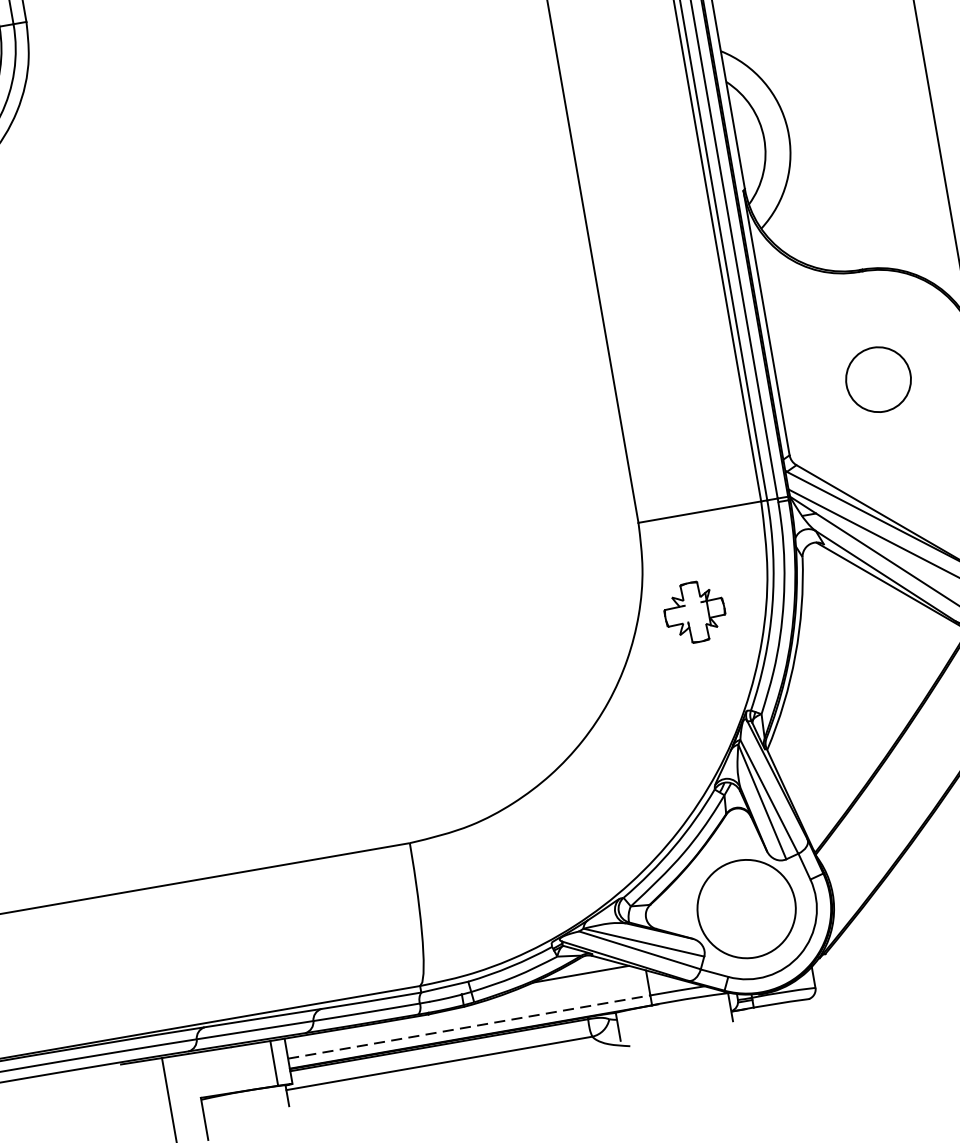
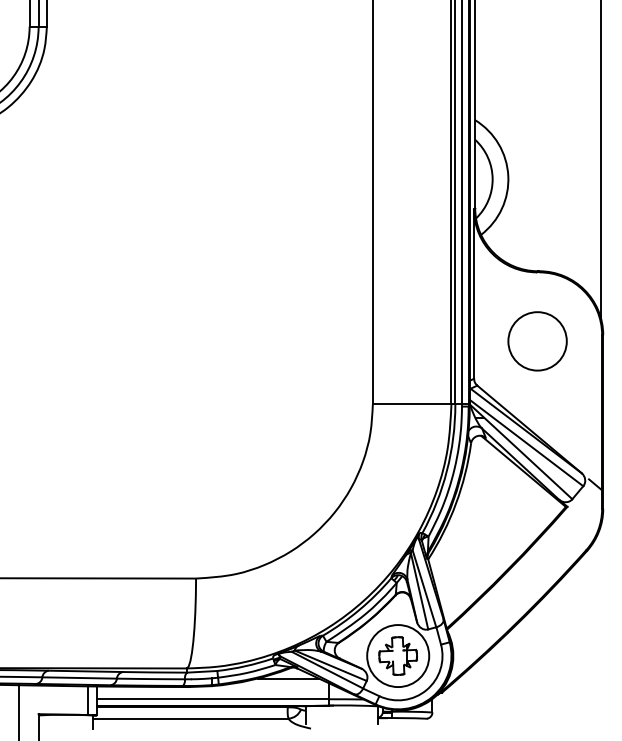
circle: (878, 379) -> (537, 341), size x1.43
part: (693, 611) -> (397, 655), moved
line: (470, 1027) -> (213, 699), dashed -> solid

